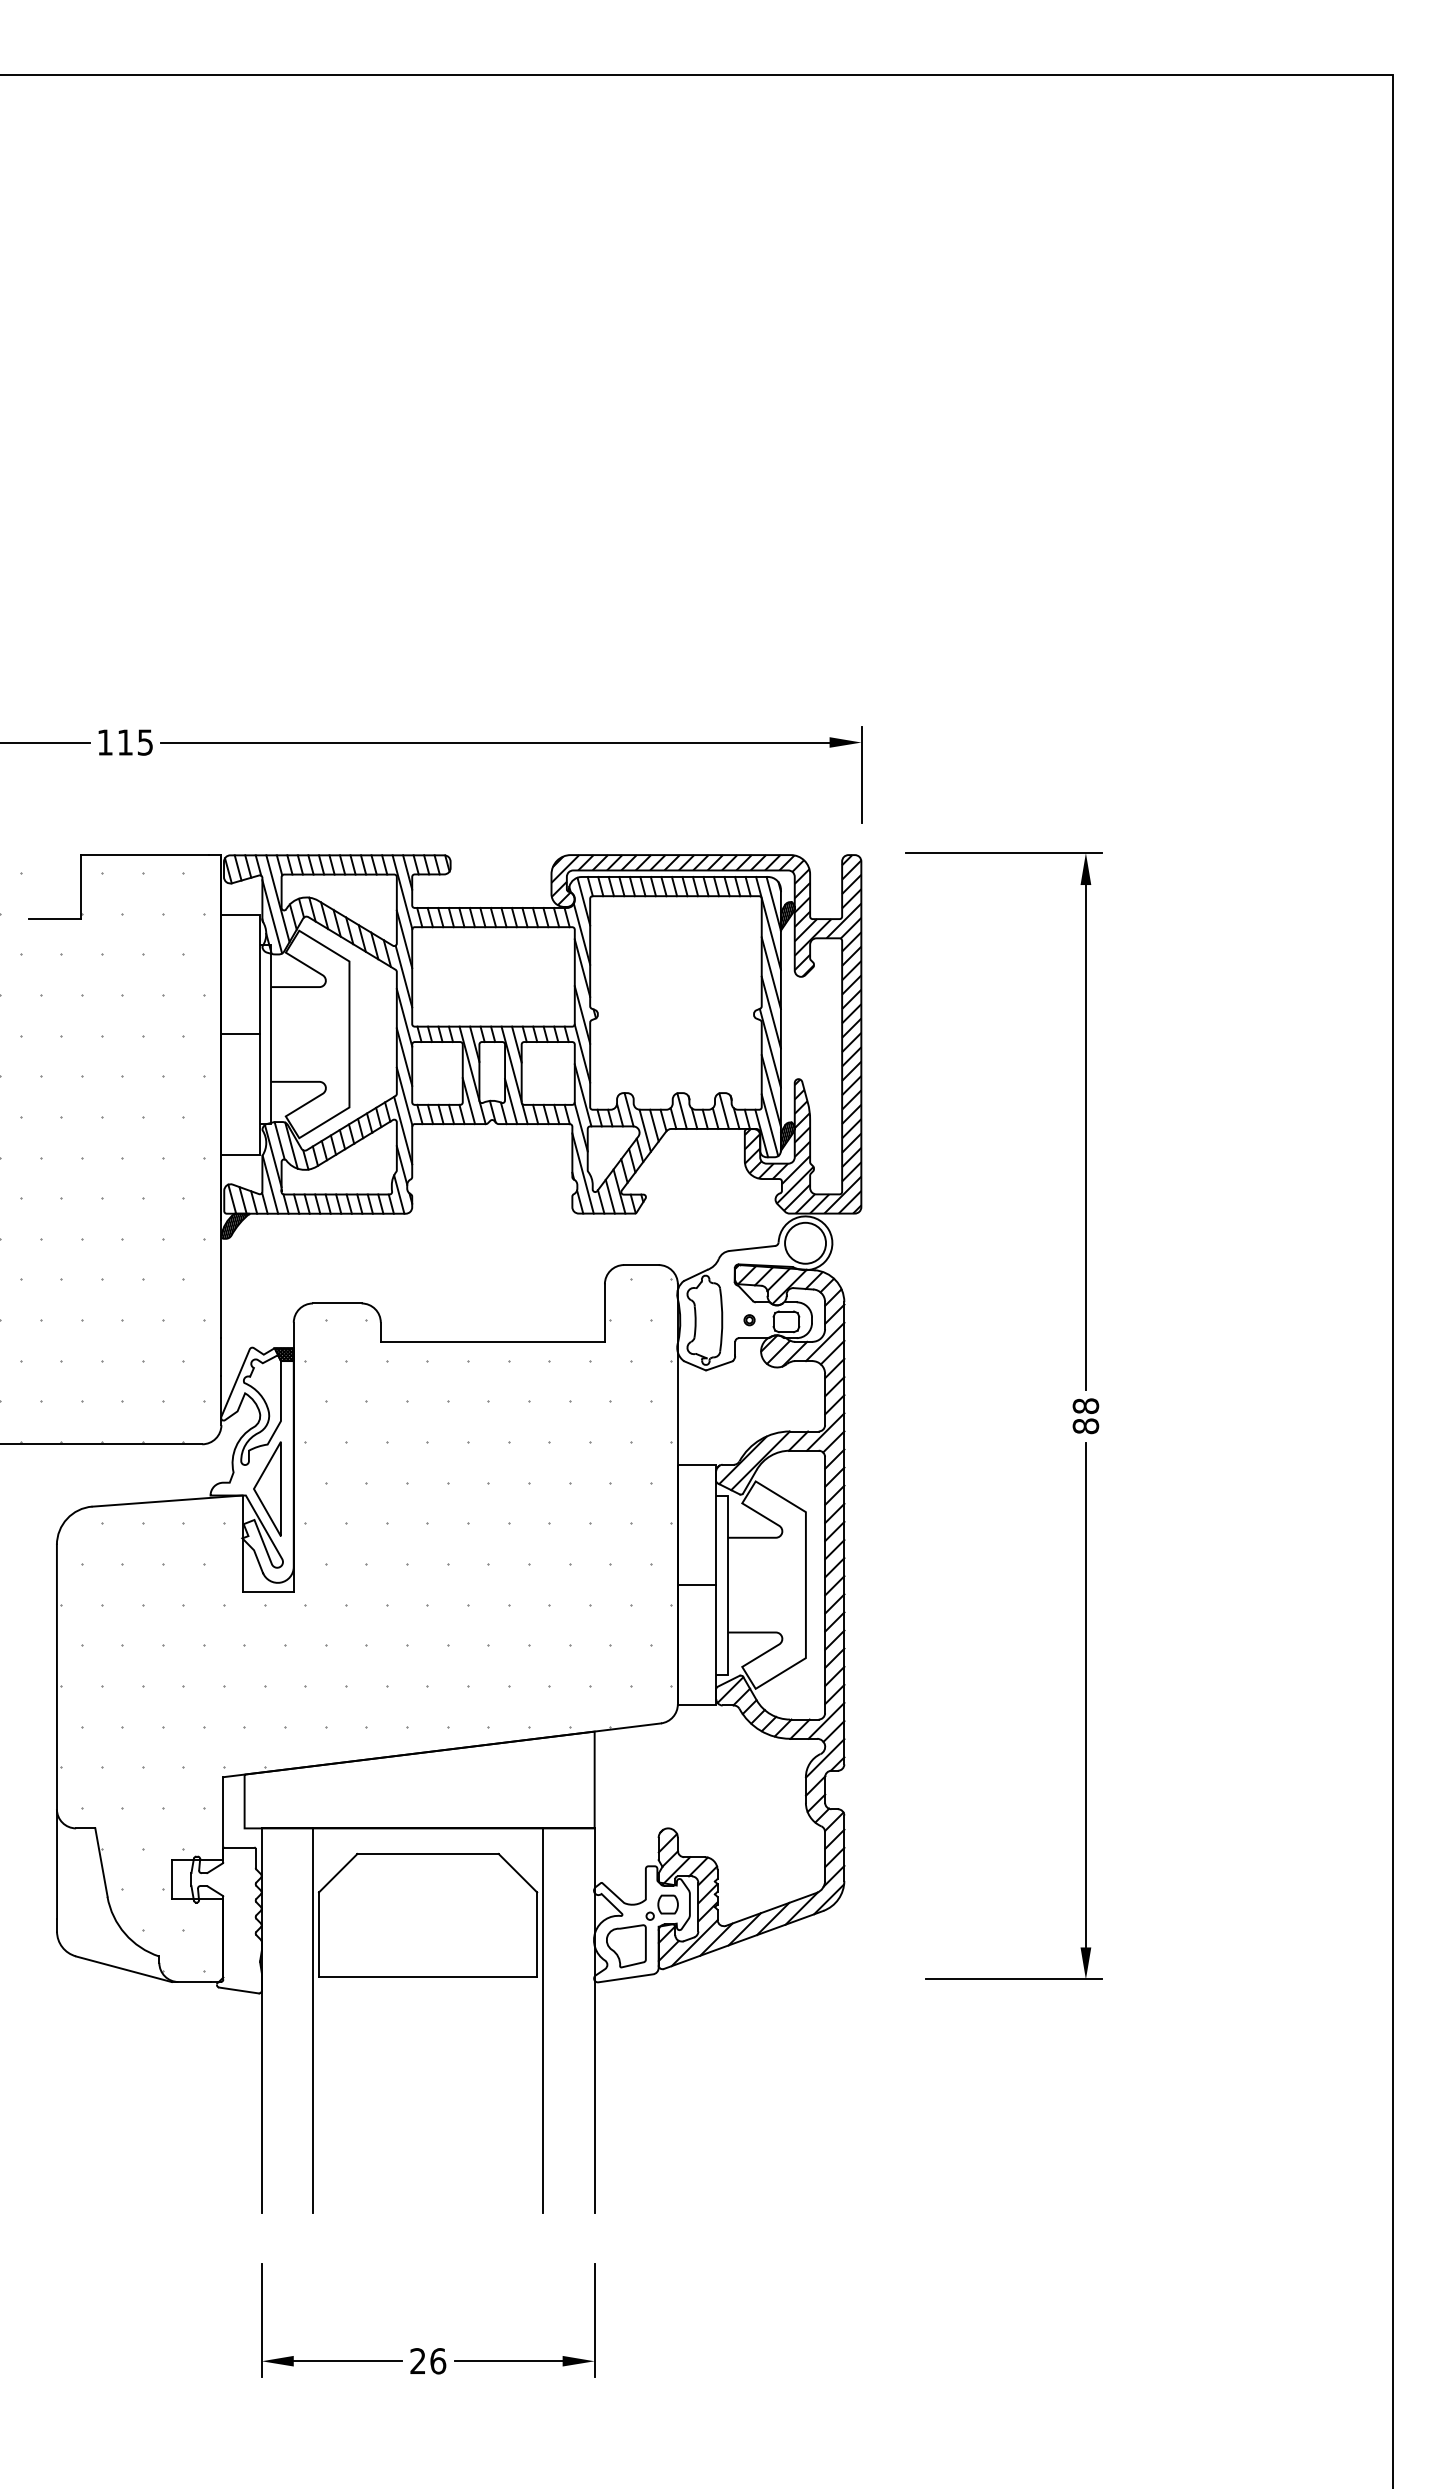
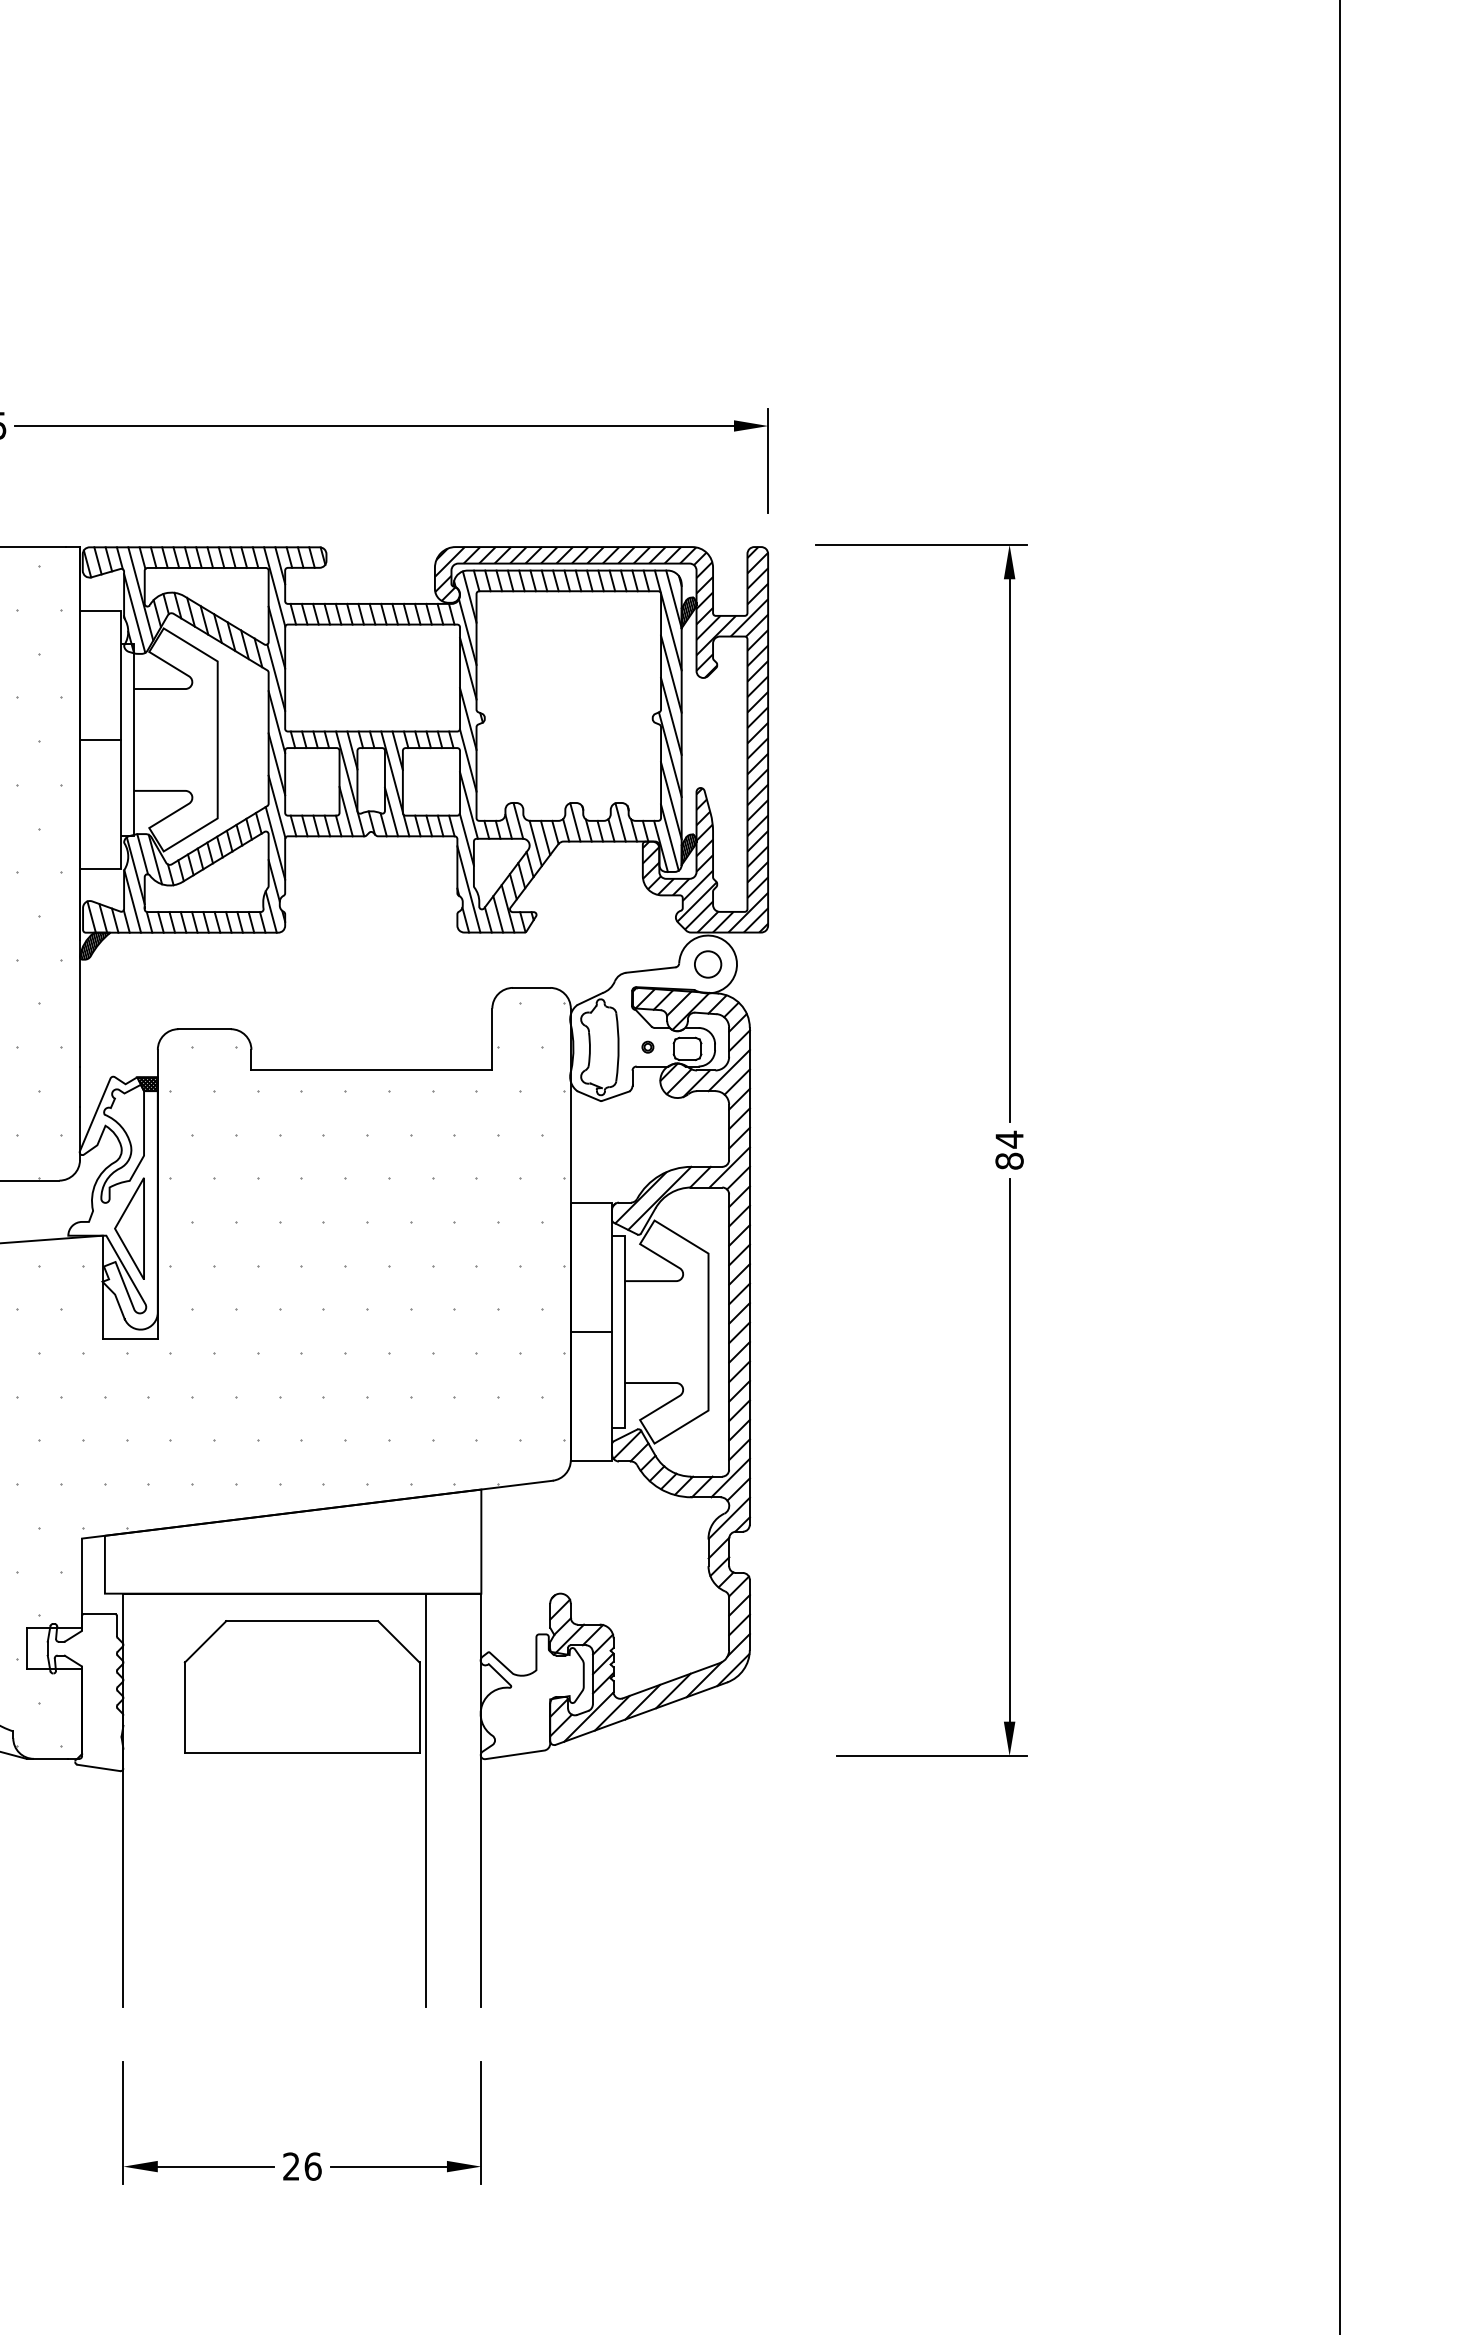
circle: (805, 1242) -> (708, 963), size x0.6
text: (1085, 1406) -> (1009, 1139), 88 -> 84
part: (642, 1931) -> (532, 1704), removed
line: (312, 2020) -> (177, 1800), removed

